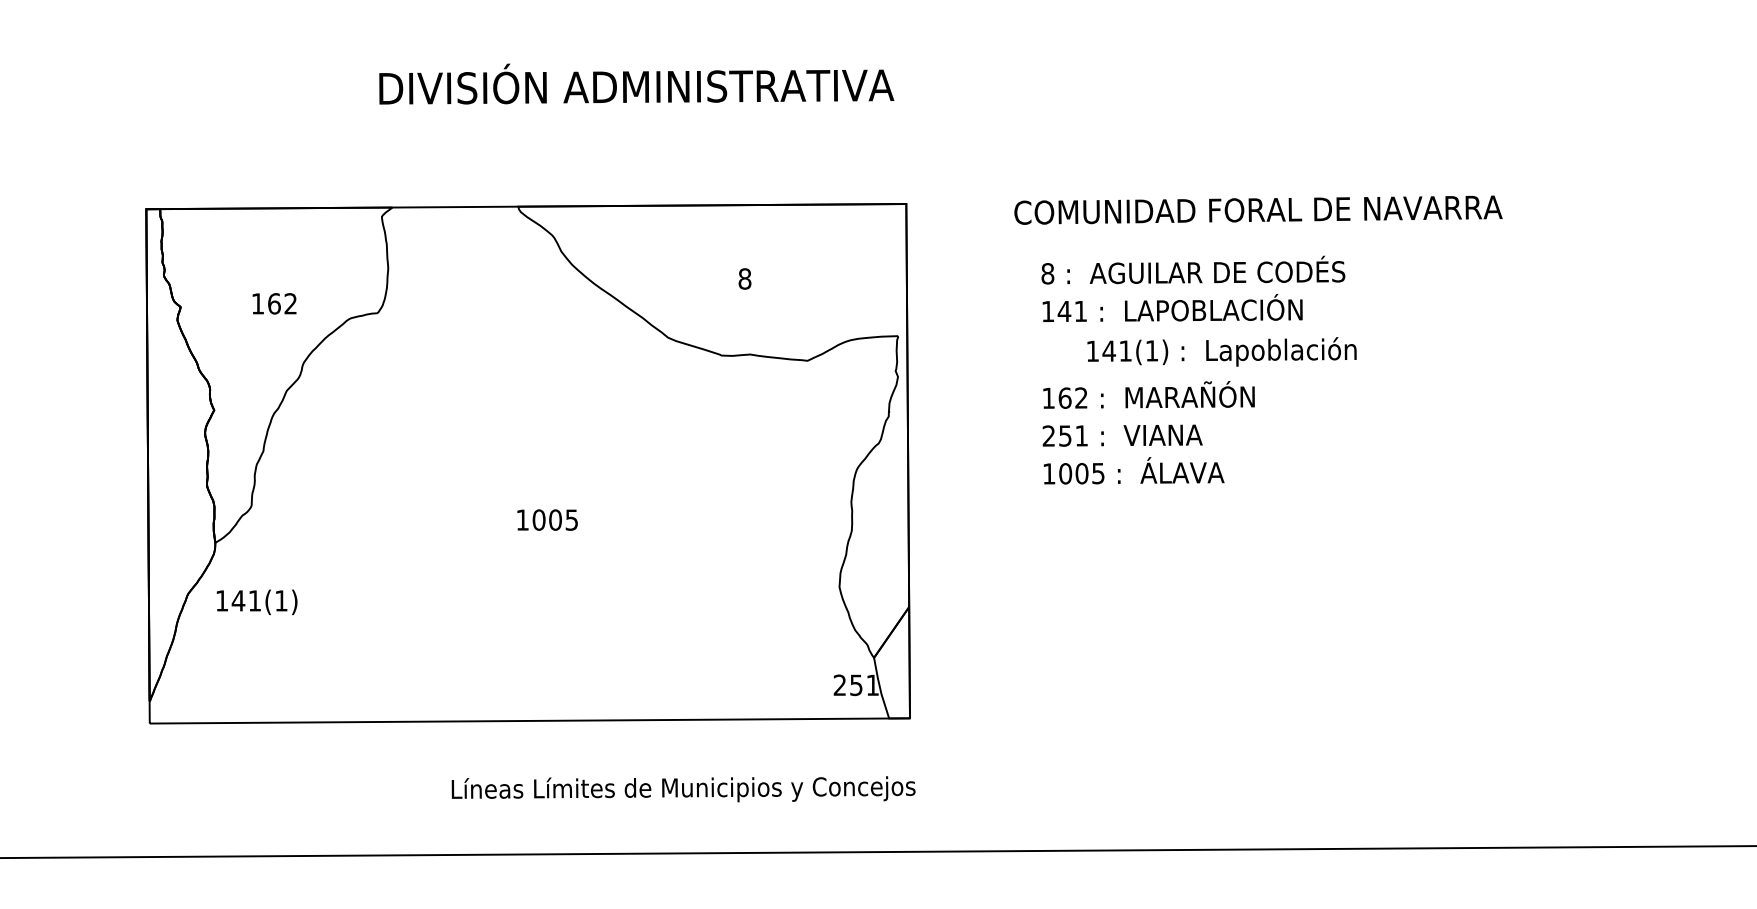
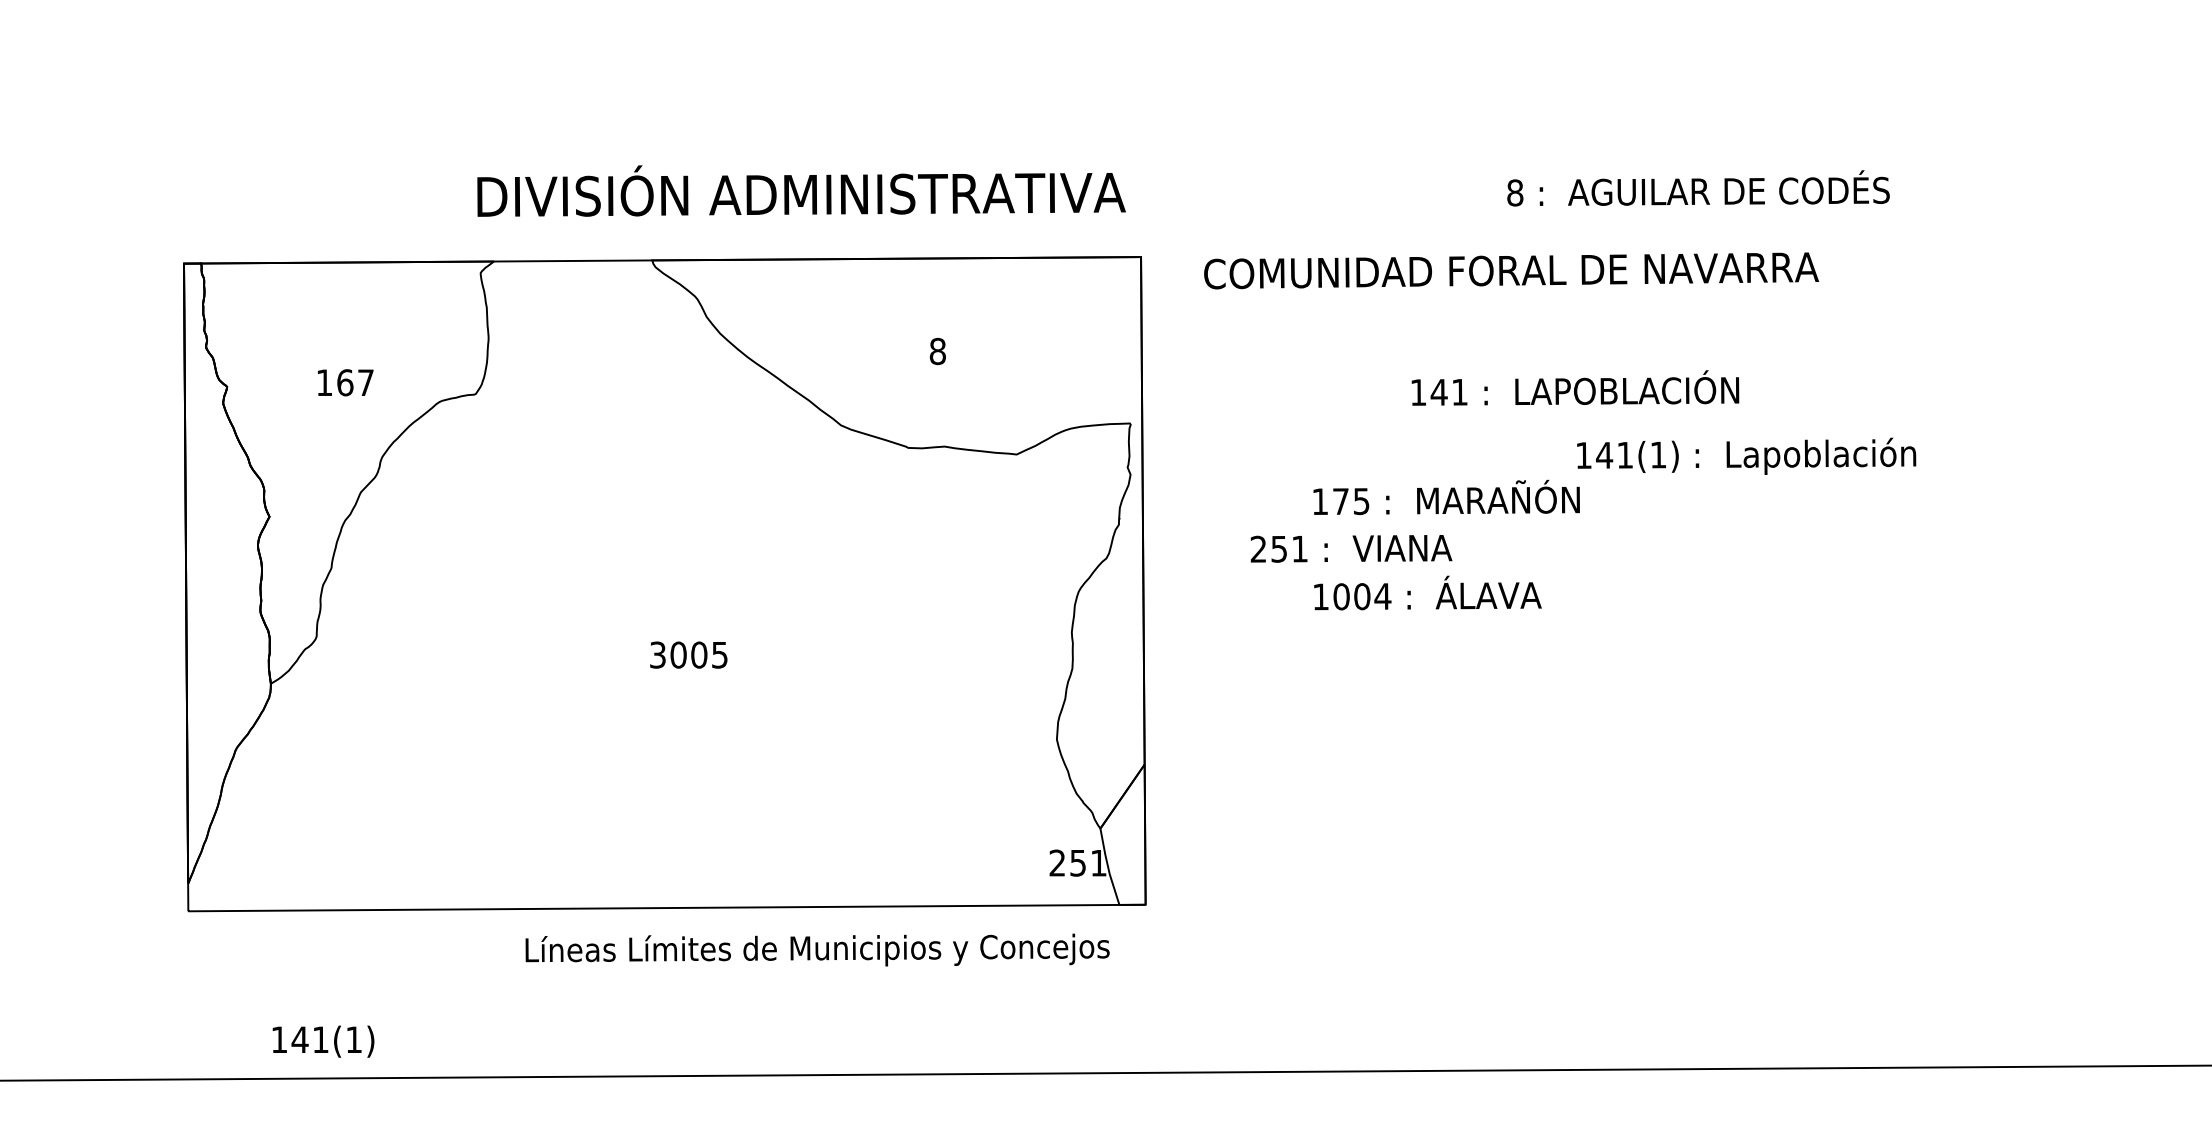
text: (636, 83) -> (801, 190), moved
text: (1258, 209) -> (1511, 270), moved
text: (1193, 270) -> (1698, 188), moved
text: (290, 303) -> (365, 382), 162 -> 167
text: (1172, 307) -> (1575, 387), moved
text: (1221, 351) -> (1746, 455), moved
text: (1073, 398) -> (1351, 501), 162 -> 175
text: (1122, 435) -> (1351, 548), moved
text: (1098, 473) -> (1382, 596), 1005 -> 1004
text: (522, 519) -> (657, 654), 1005 -> 3005
text: (257, 602) -> (323, 1041), moved
text: (683, 788) -> (817, 949), moved

